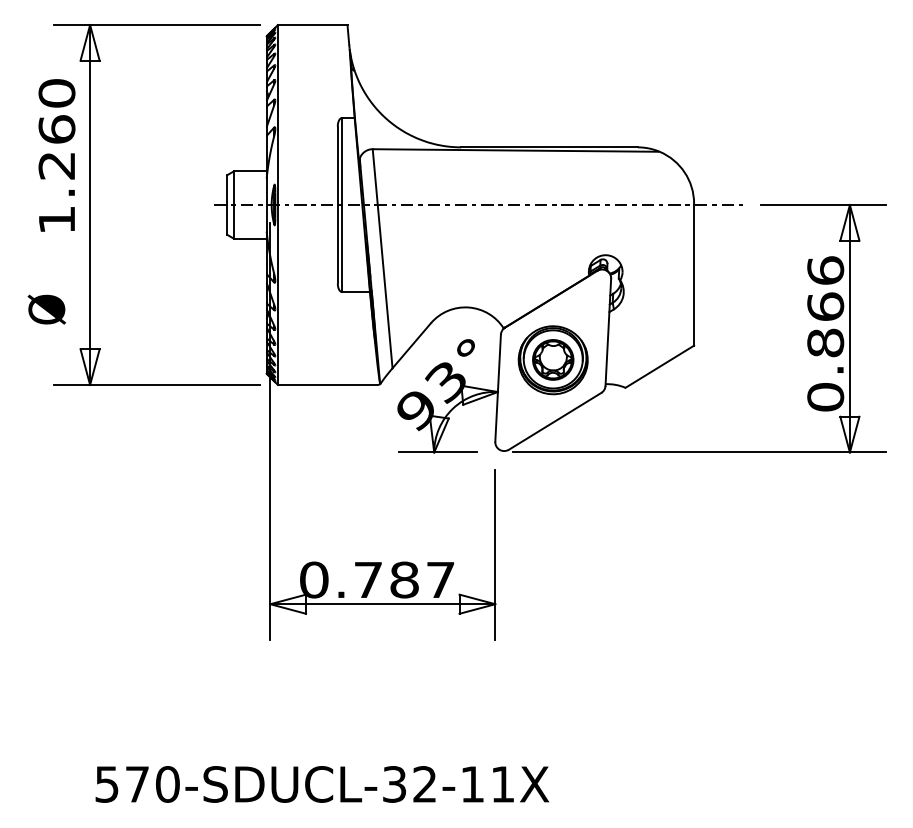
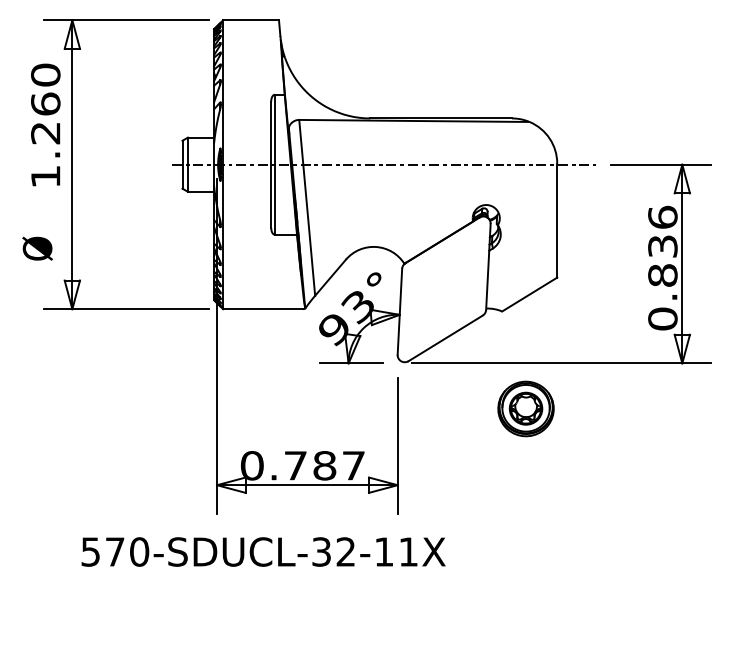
text: (825, 306) -> (662, 246), 0.866 -> 0.836
part: (552, 360) -> (525, 409), moved
text: (322, 784) -> (263, 552), moved

